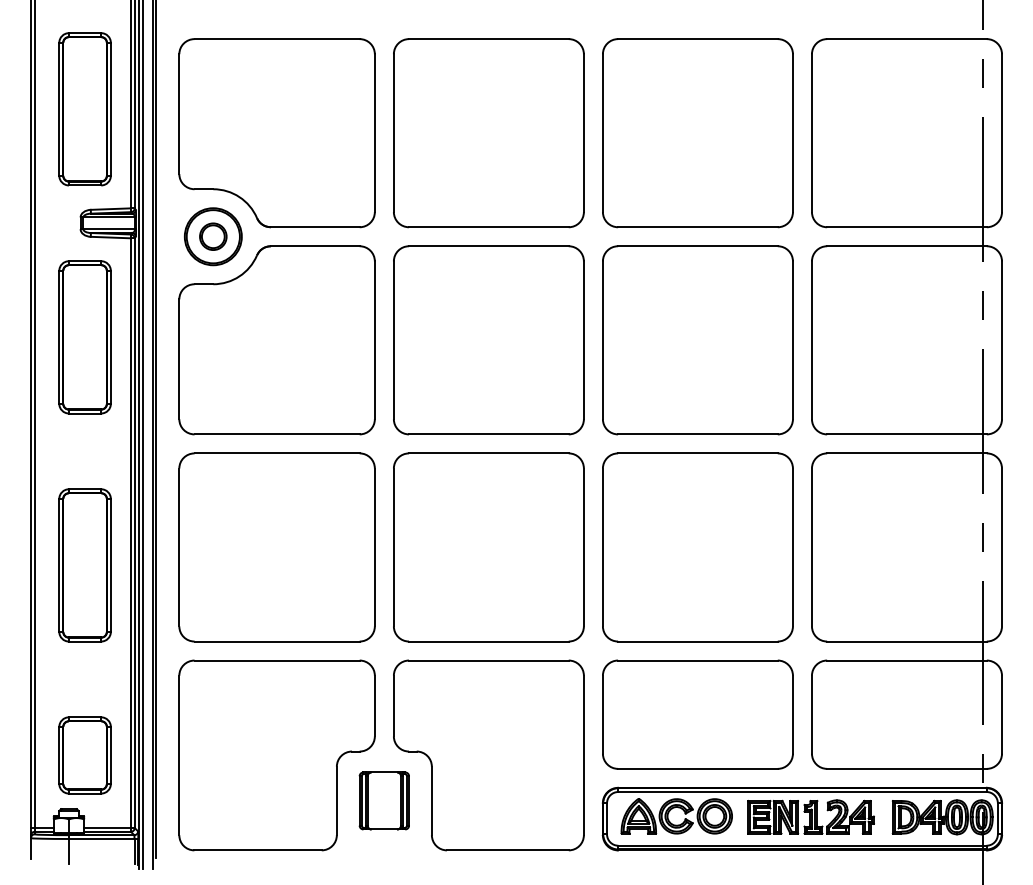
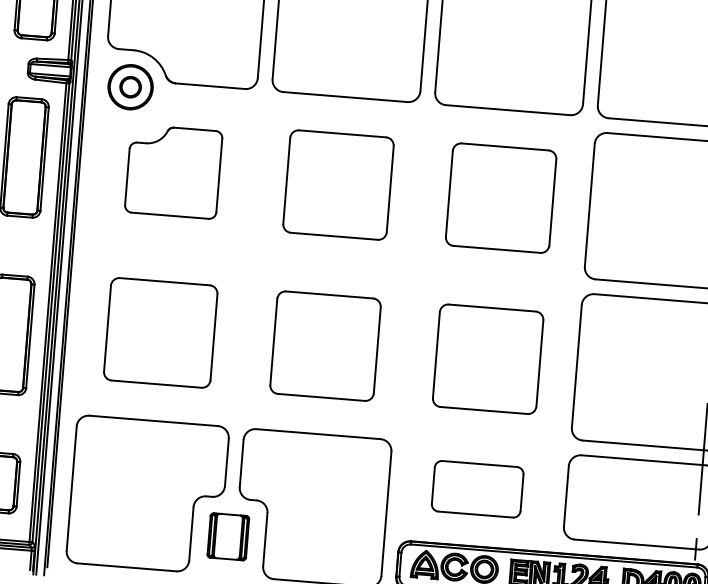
part: (276, 340) -> (173, 171), size x0.6
part: (488, 340) -> (338, 185), size x0.7
part: (697, 340) -> (500, 198), size x0.7
part: (276, 547) -> (160, 332), size x0.7
part: (488, 547) -> (325, 346), size x0.7
part: (697, 547) -> (487, 359), size x0.7
part: (697, 714) -> (477, 489), size x0.6

